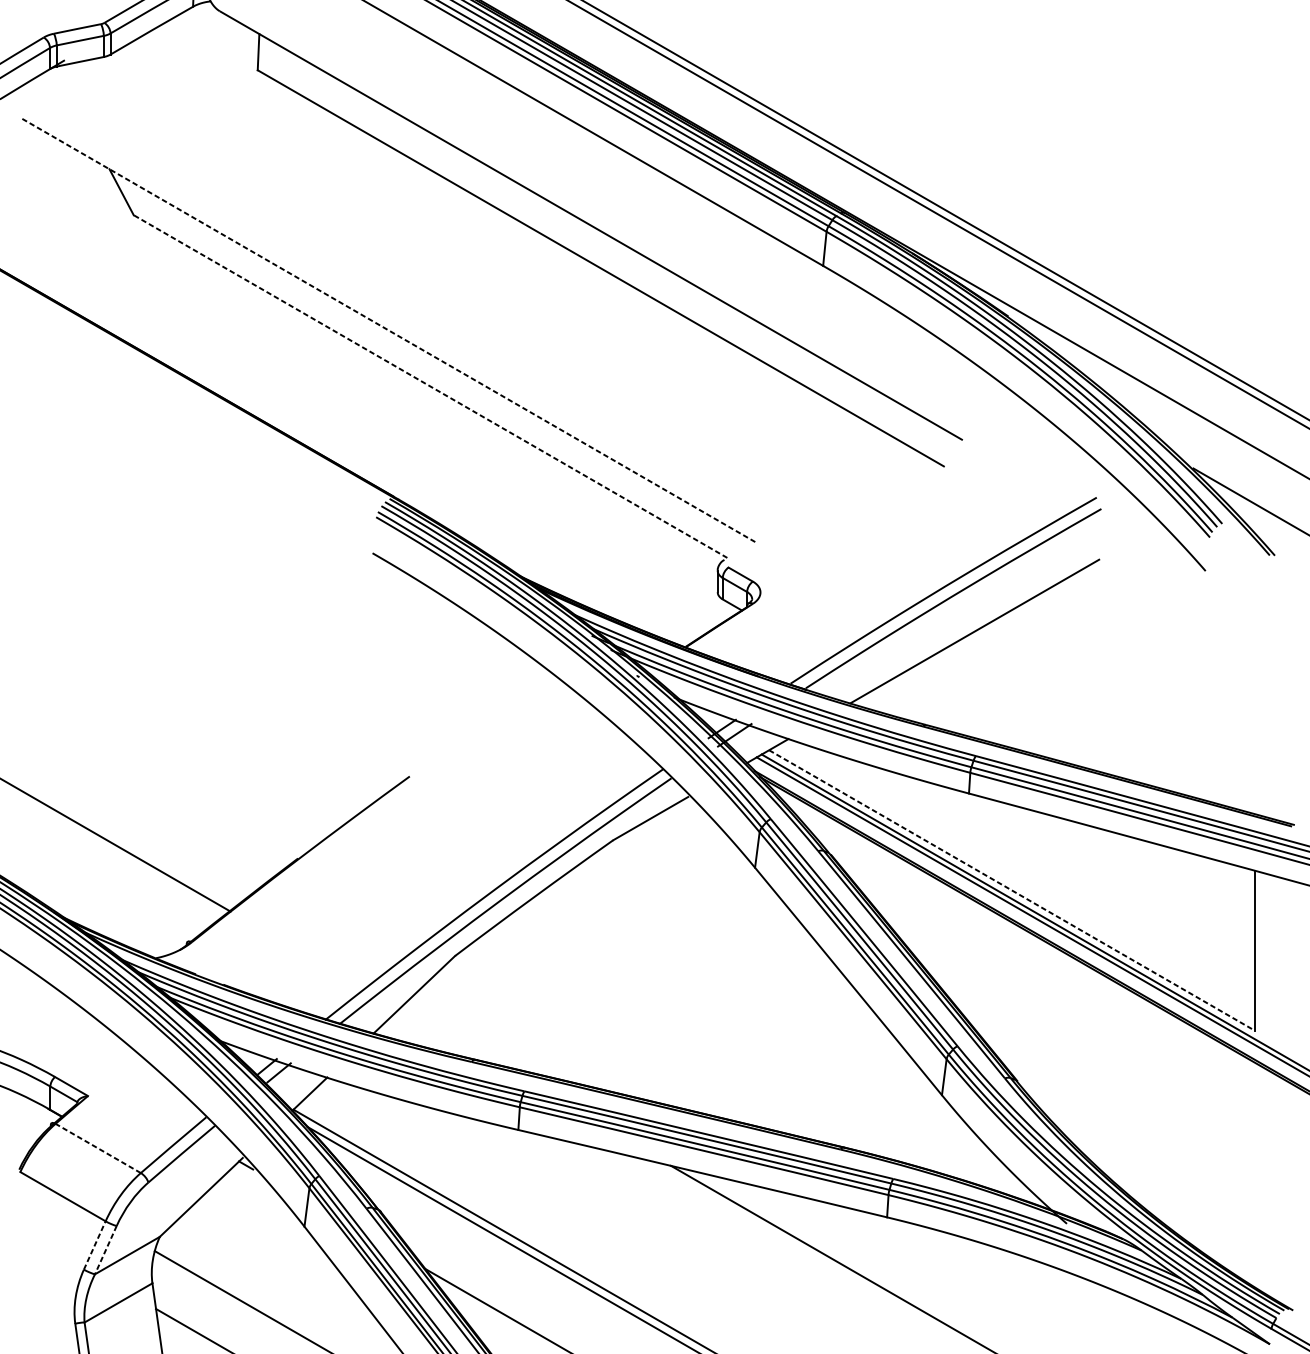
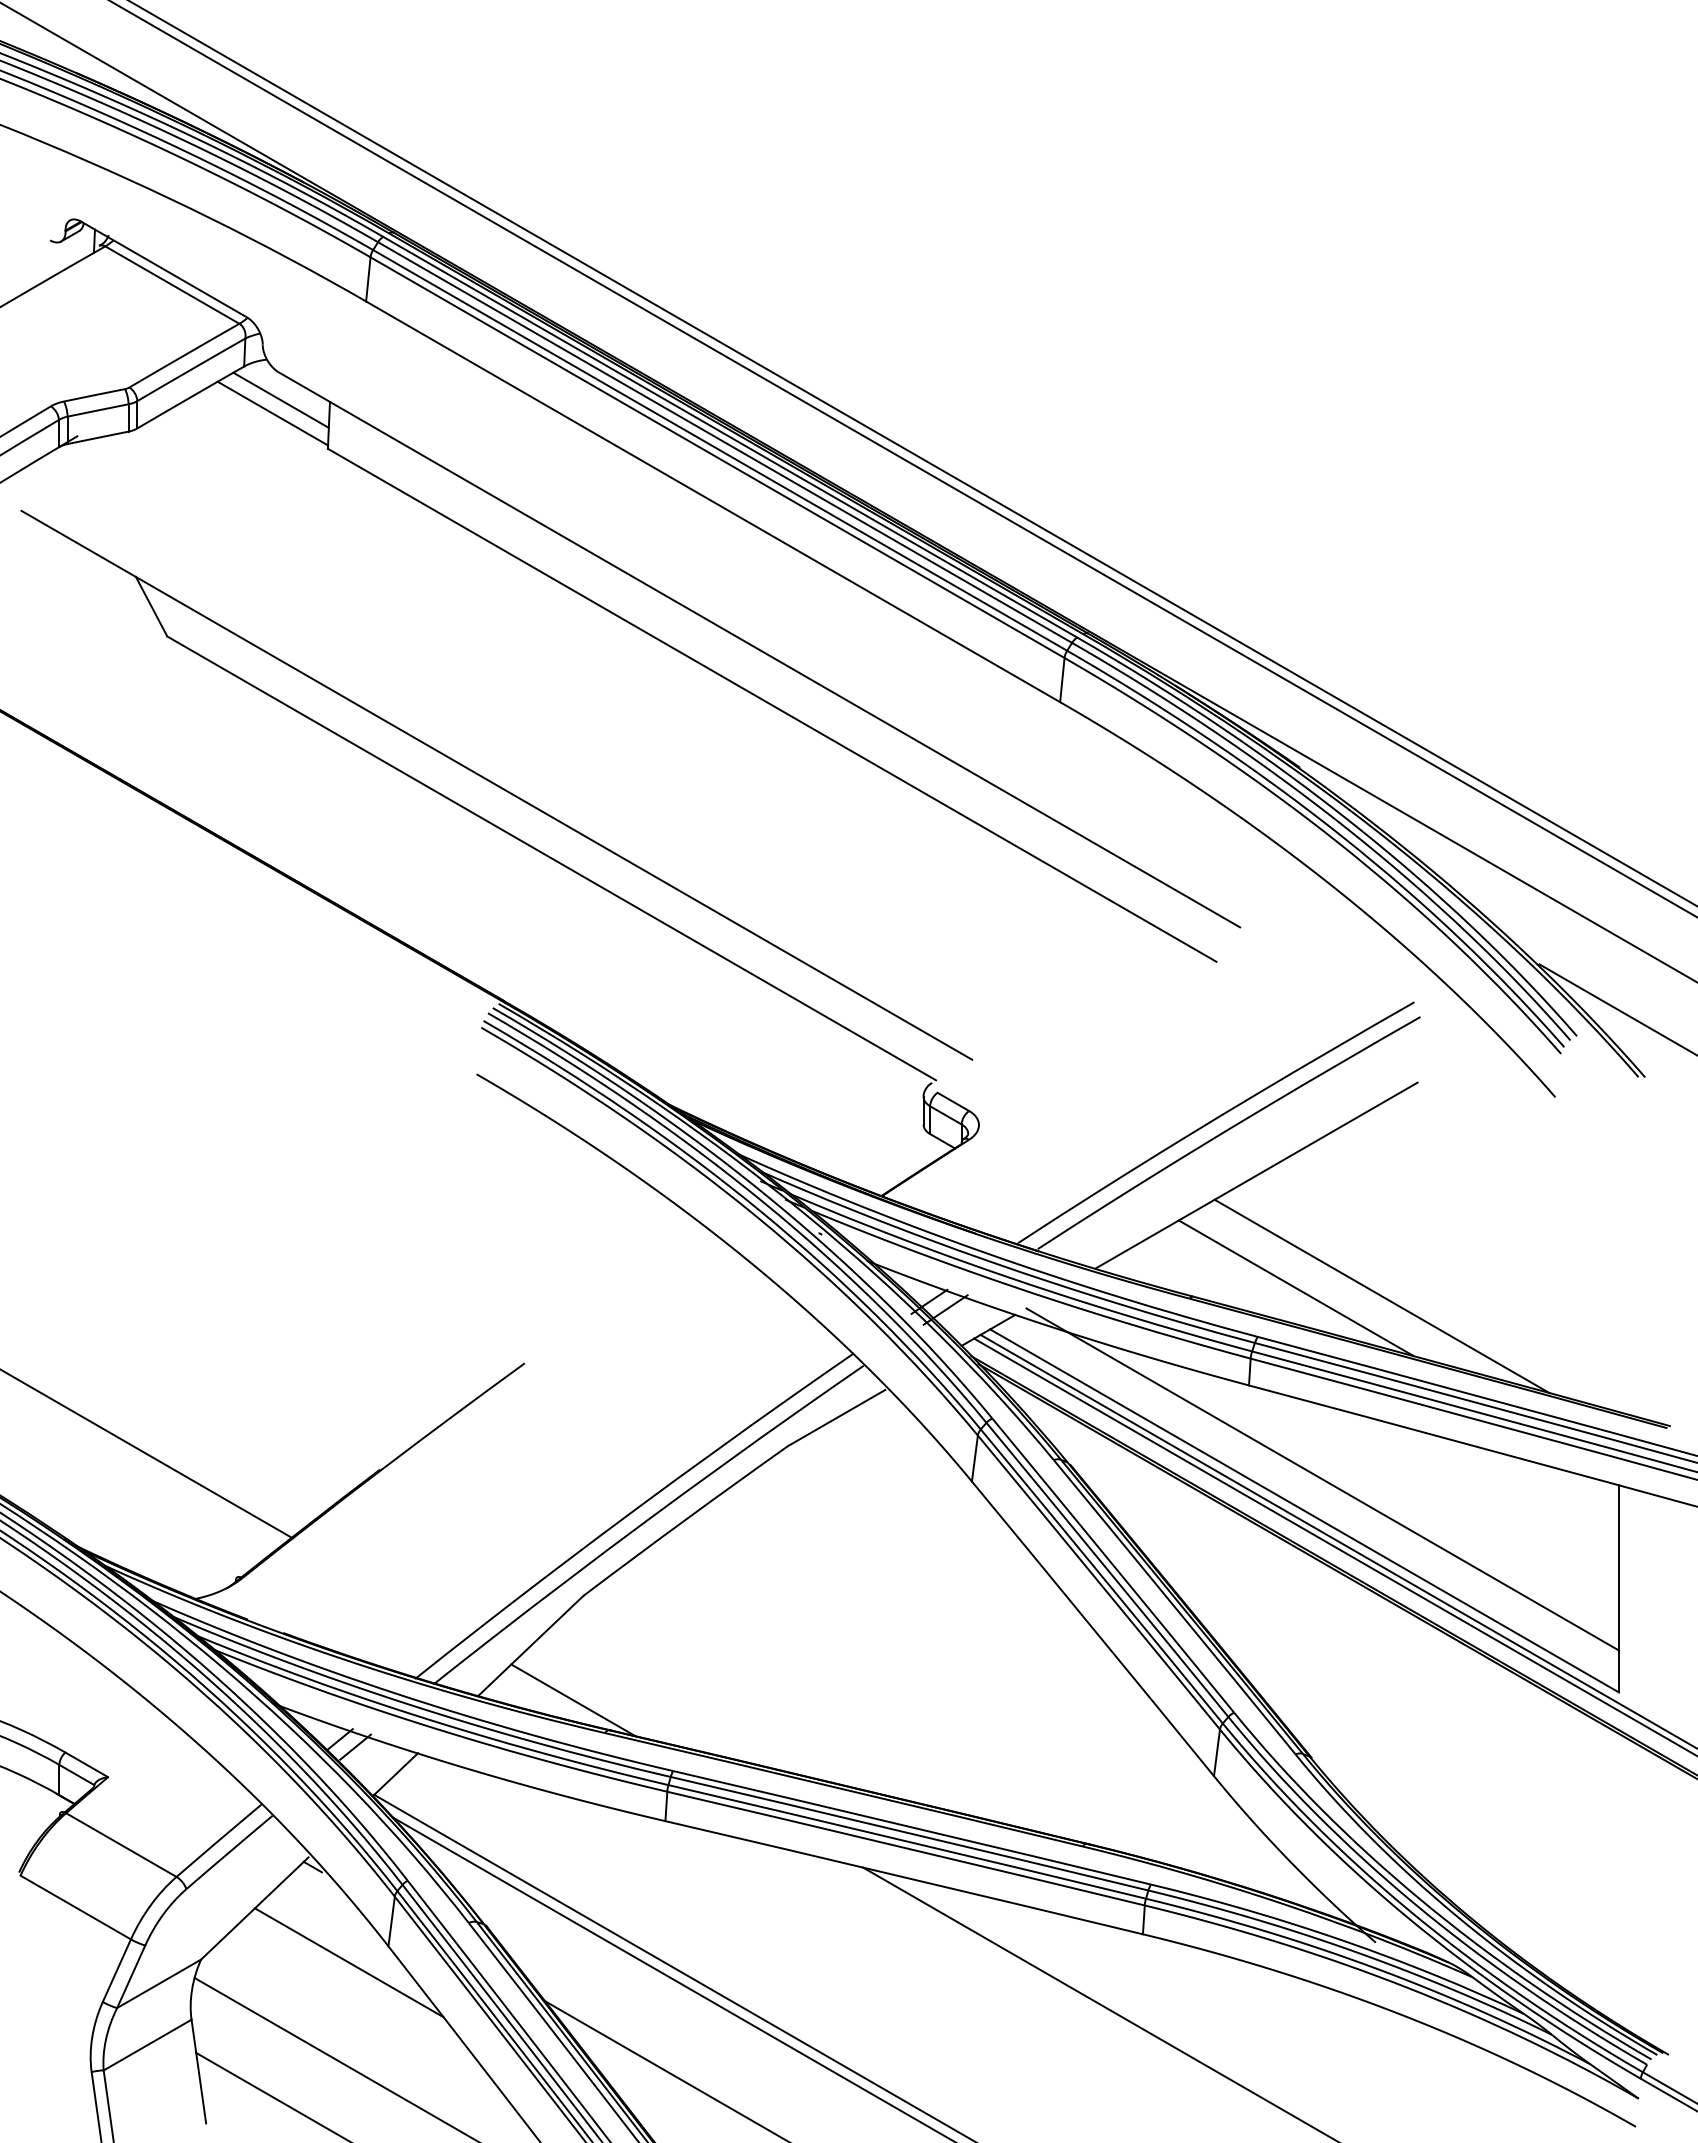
line: (221, 32) -> (280, 399), added
line: (214, 43) -> (272, 413), added
line: (387, 330) -> (496, 785), dashed -> solid
line: (430, 386) -> (551, 858), dashed -> solid
line: (1004, 718) -> (1295, 1288), added
line: (1071, 724) -> (1381, 1296), added
line: (1025, 866) -> (1322, 1479), added
line: (1012, 890) -> (1305, 1511), dashed -> solid
line: (447, 1036) -> (573, 1700), added
line: (98, 1148) -> (121, 1845), dashed -> solid
line: (273, 1239) -> (348, 1962), added
line: (95, 1245) -> (117, 1970), dashed -> solid
line: (106, 1250) -> (131, 1977), dashed -> solid

